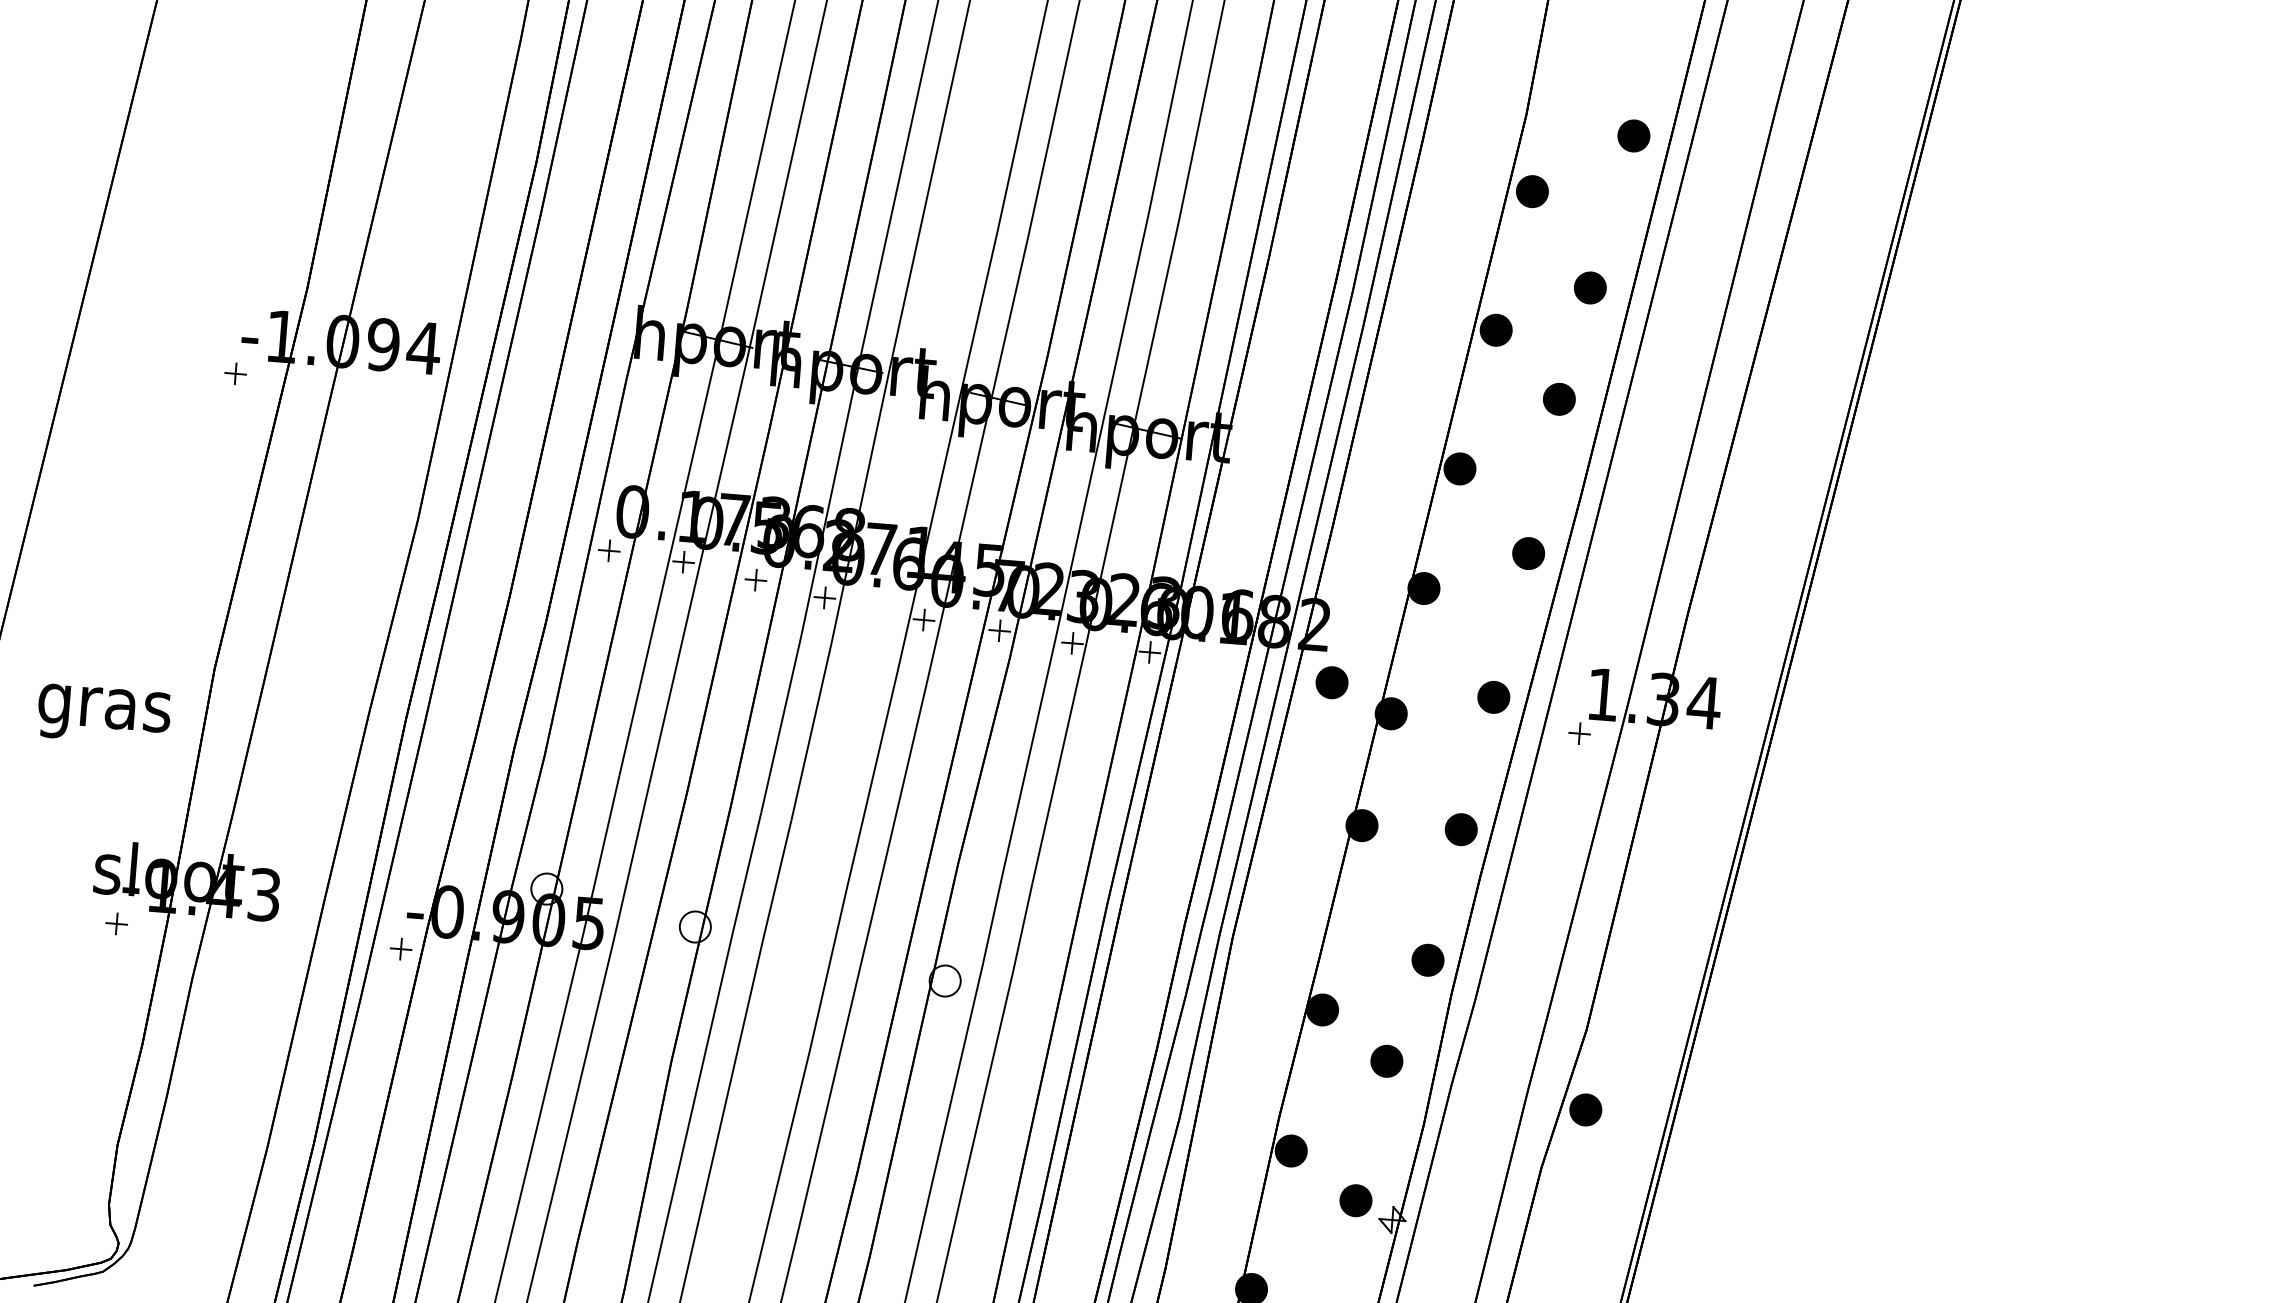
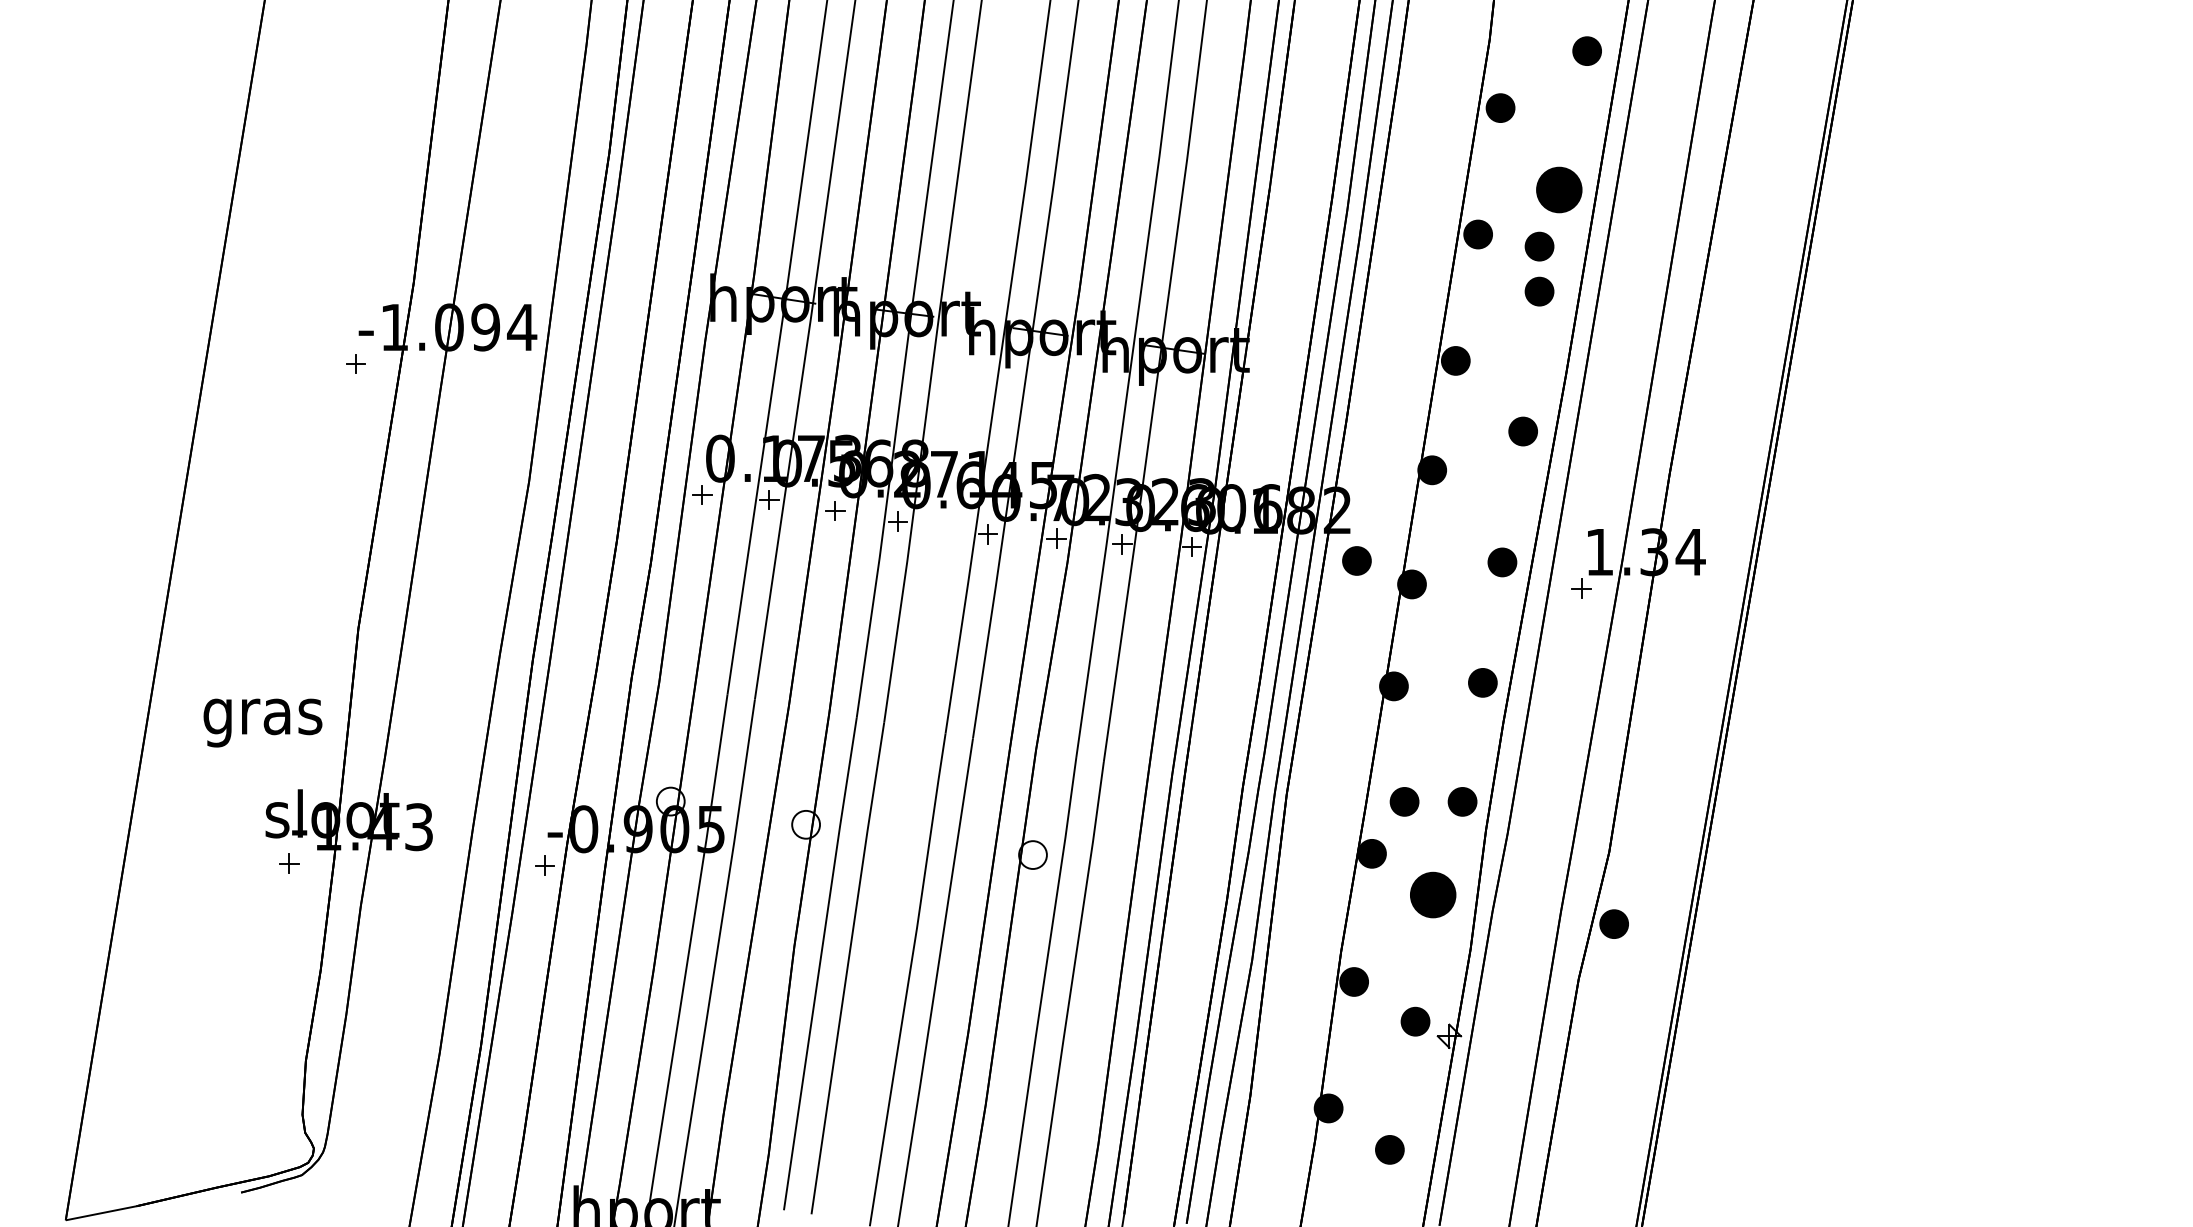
part: (1589, 287) -> (1558, 189), size x1.6
part: (1563, 349) -> (1539, 246), added
text: (103, 714) -> (262, 722), moved
part: (1363, 954) -> (1404, 801), added
part: (1386, 1060) -> (1432, 894), size x1.6

